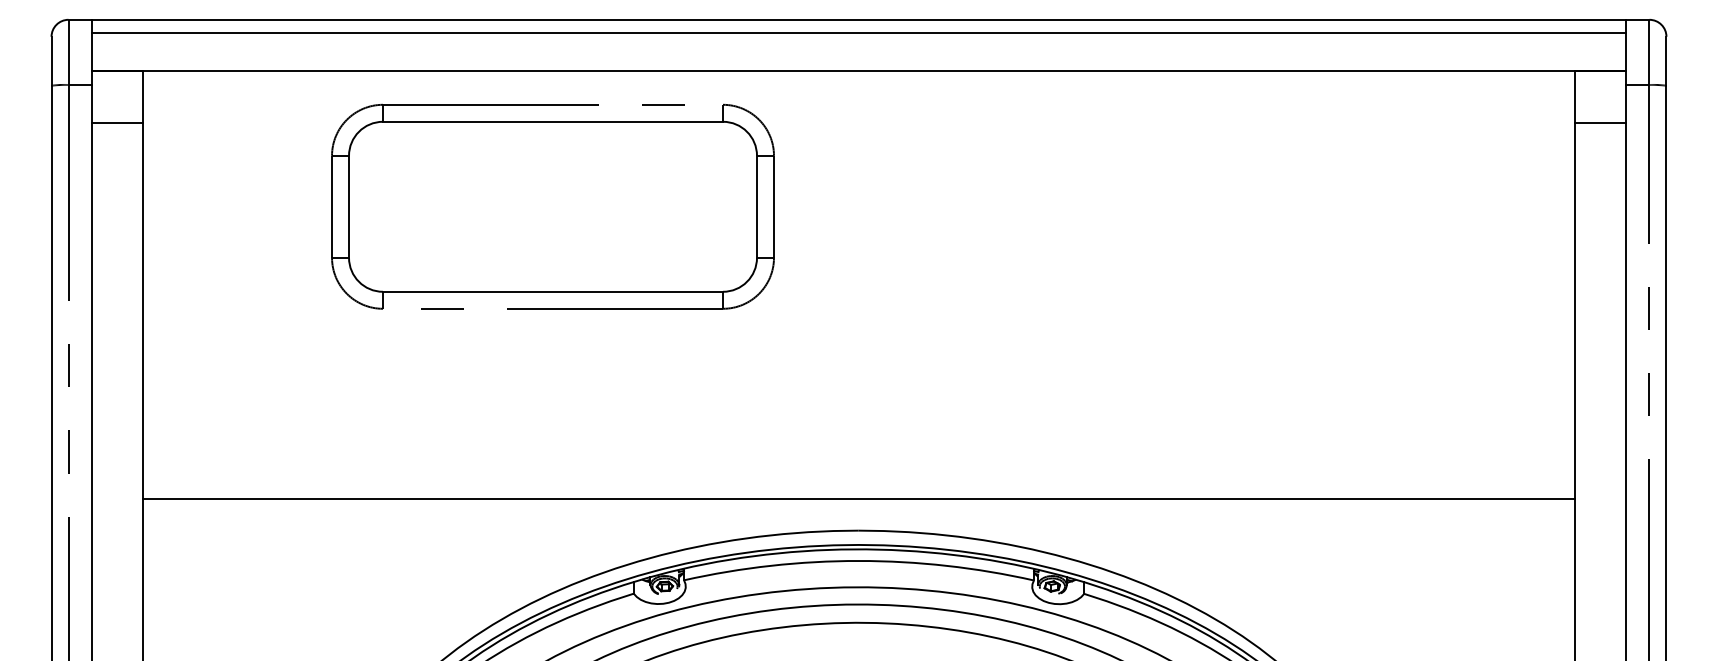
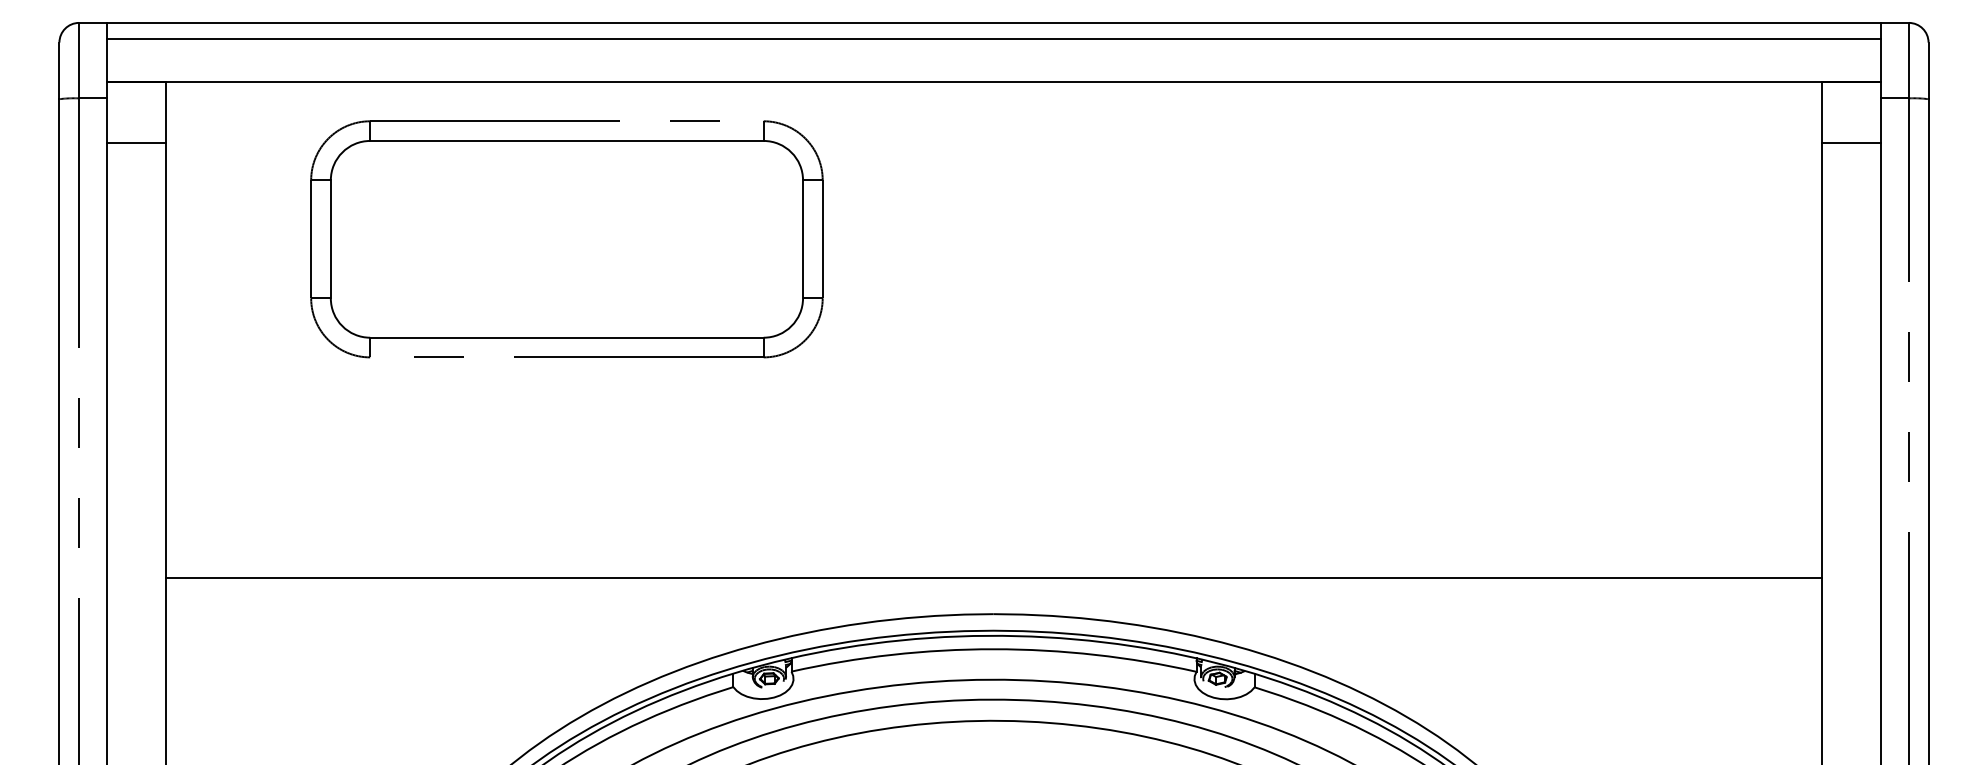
part: (552, 206) -> (566, 238), moved

